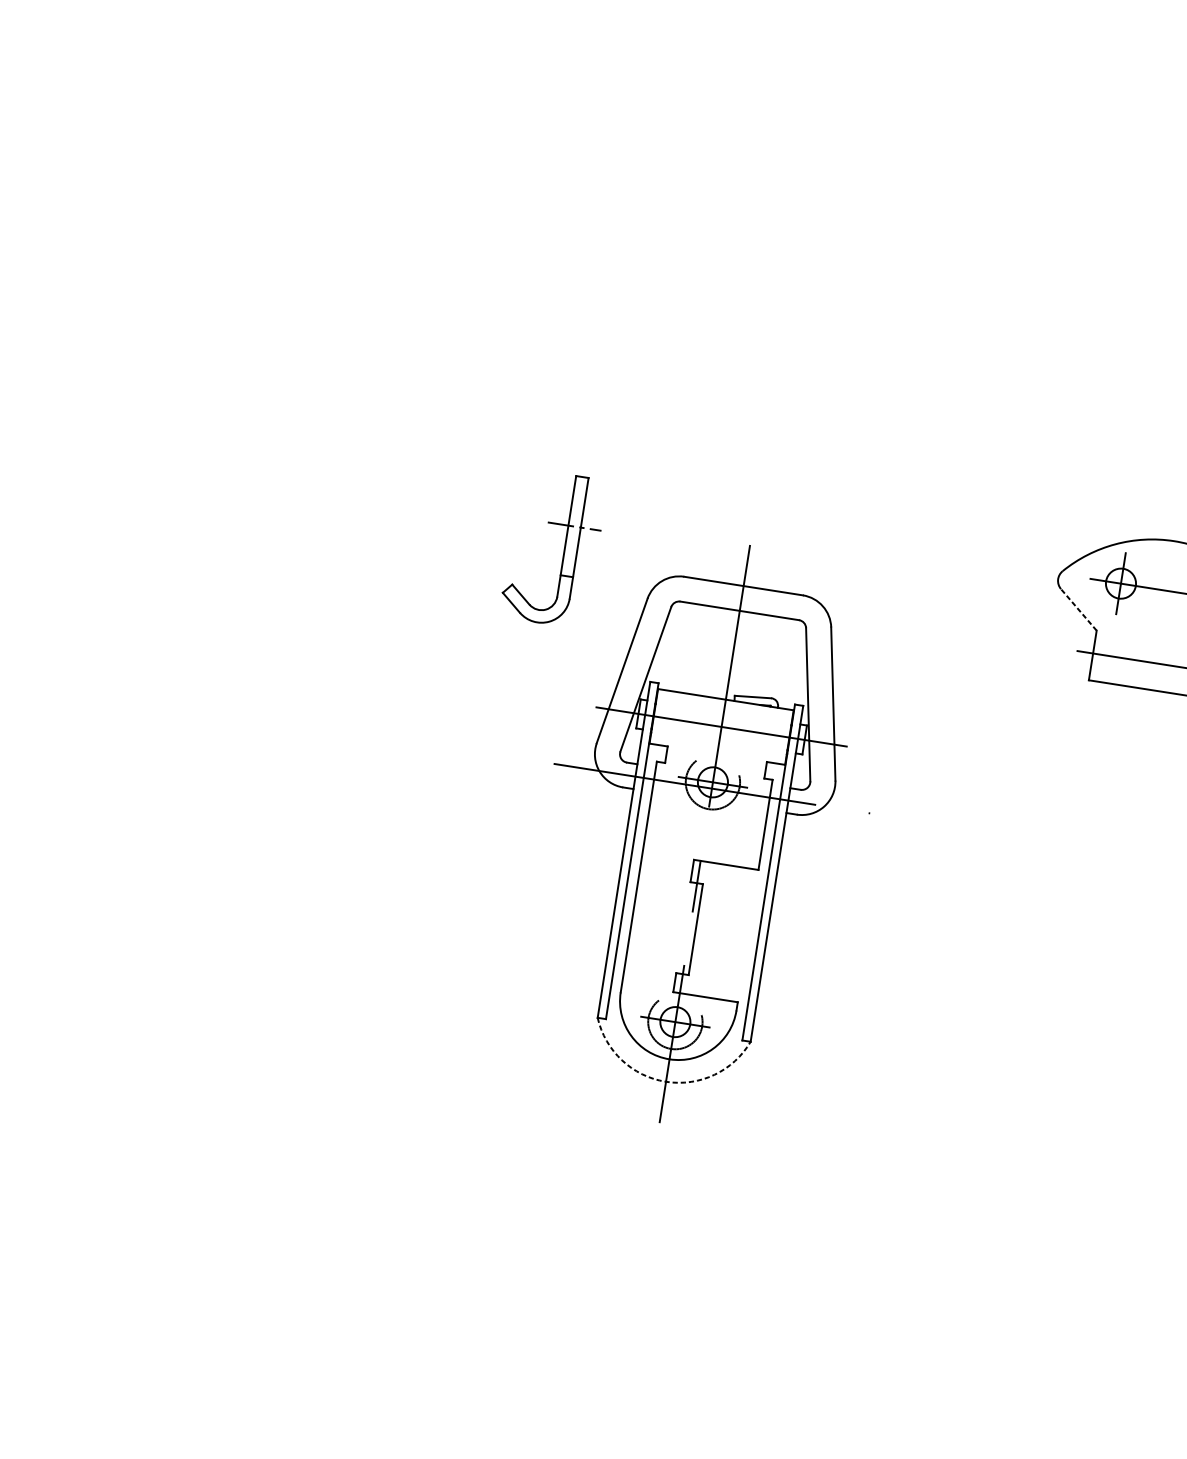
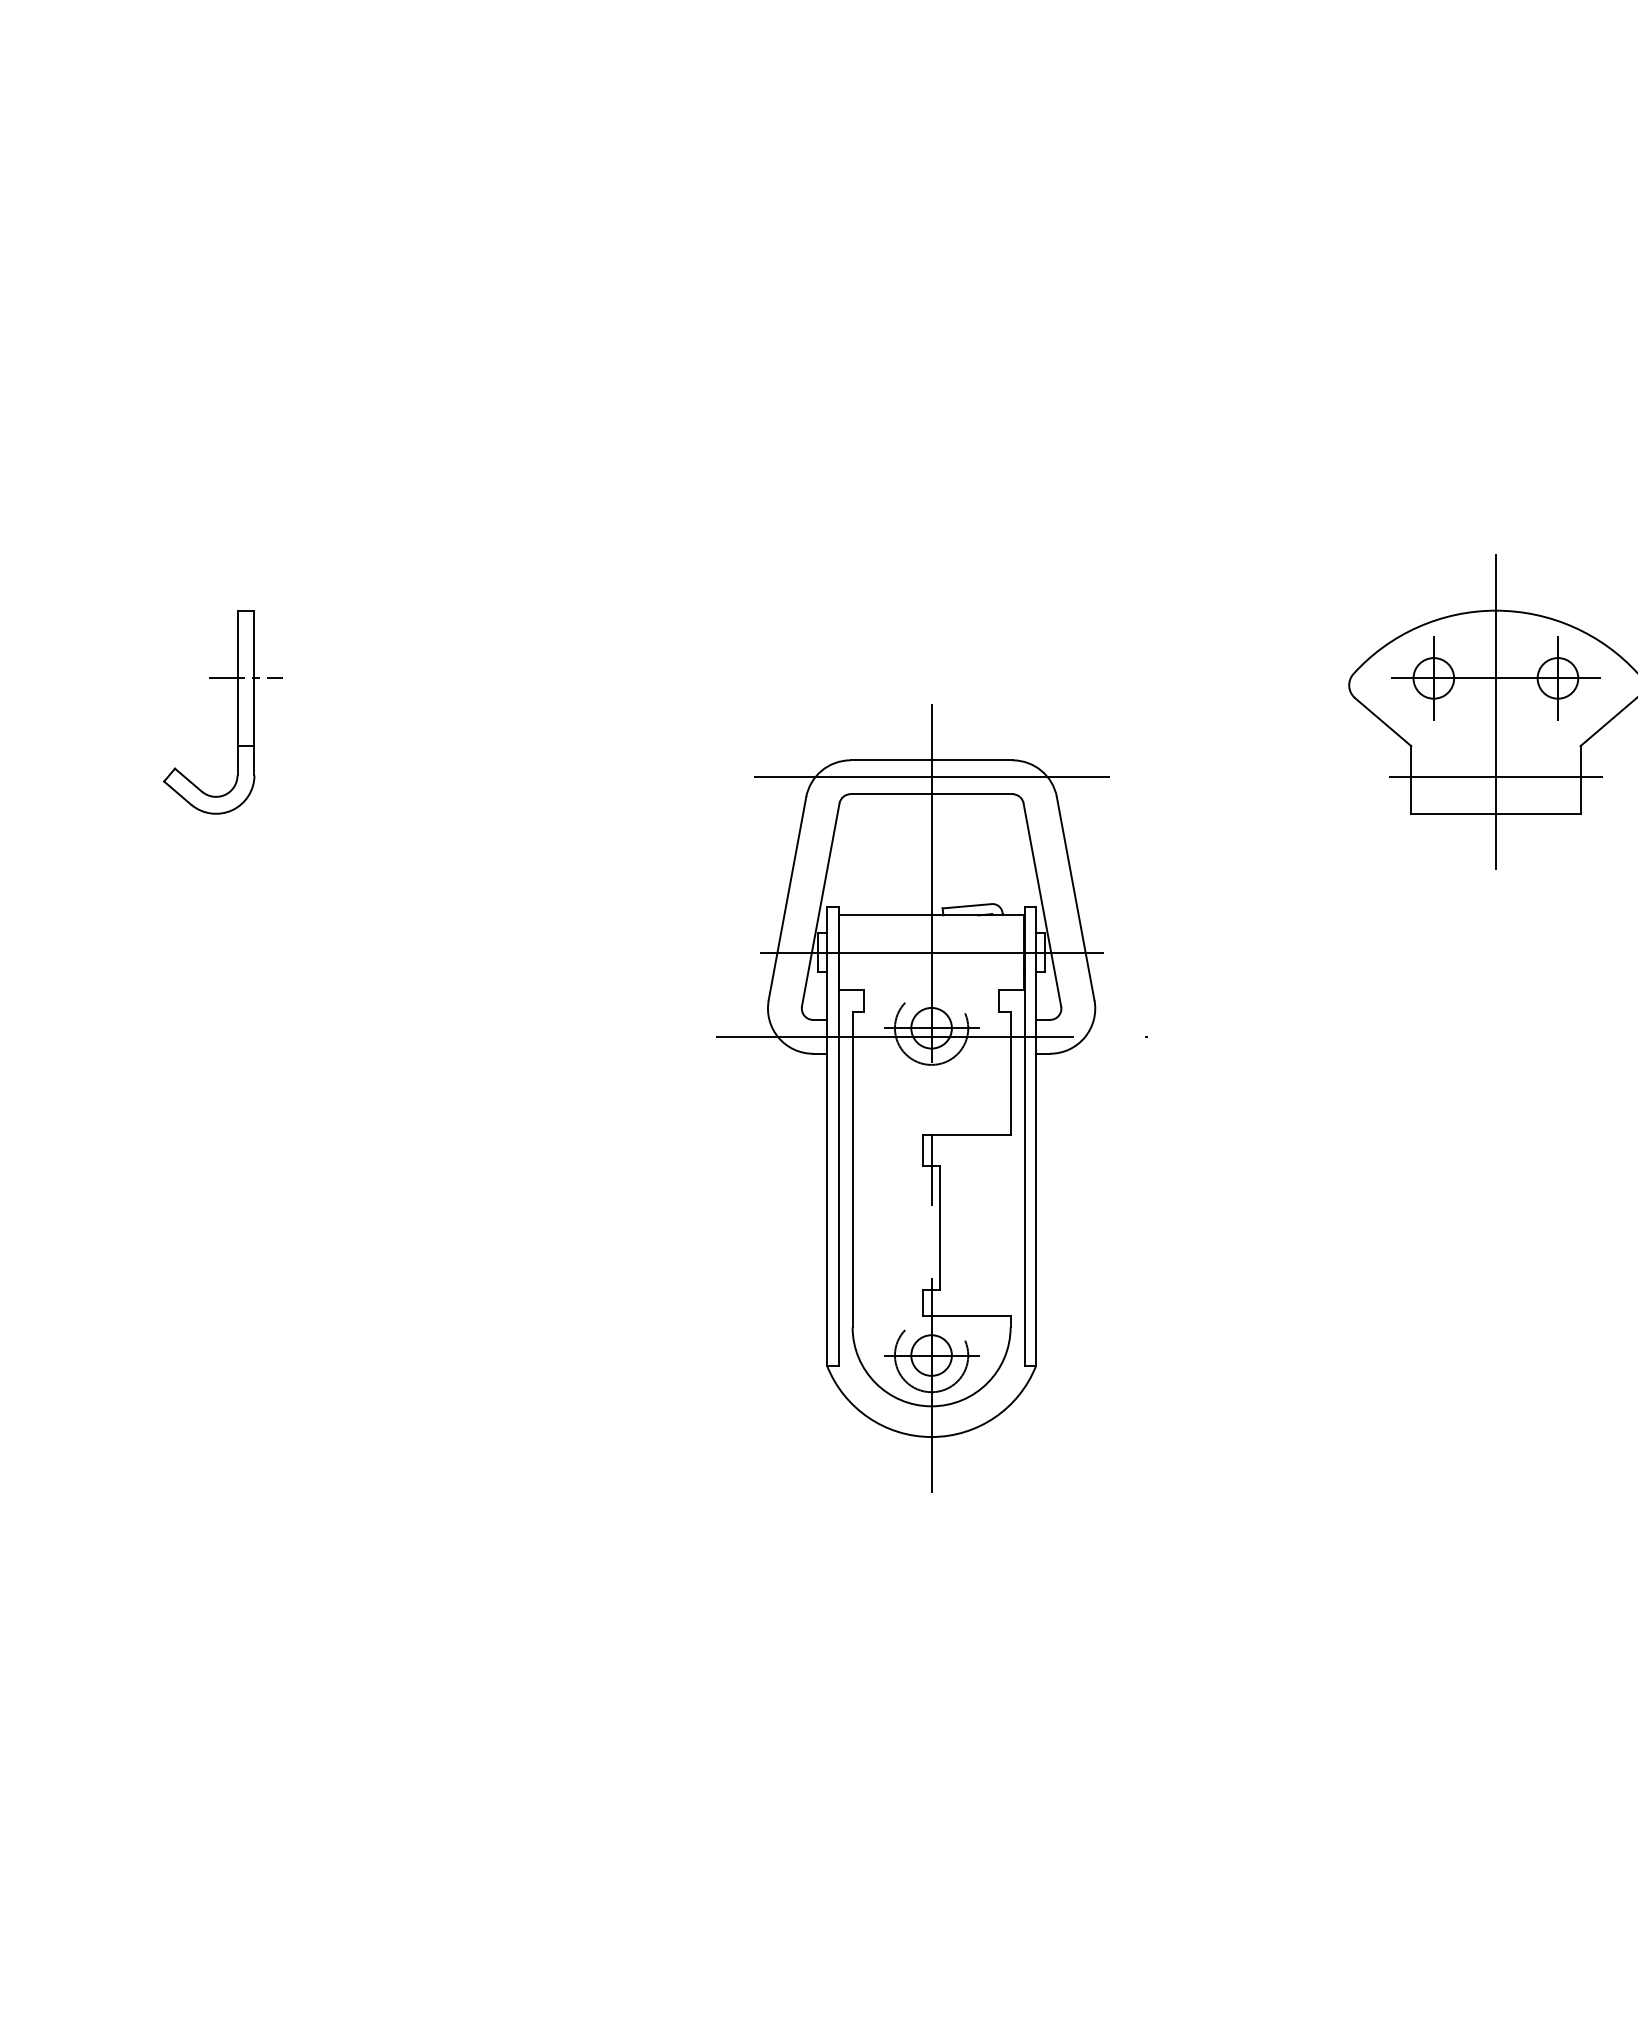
part: (564, 550) -> (237, 712), moved
line: (741, 598) -> (931, 777), added
line: (1079, 610) -> (1383, 722), dashed -> solid
line: (1162, 615) -> (1495, 712), added
arc: (665, 1082) -> (931, 1437), dashed -> solid

